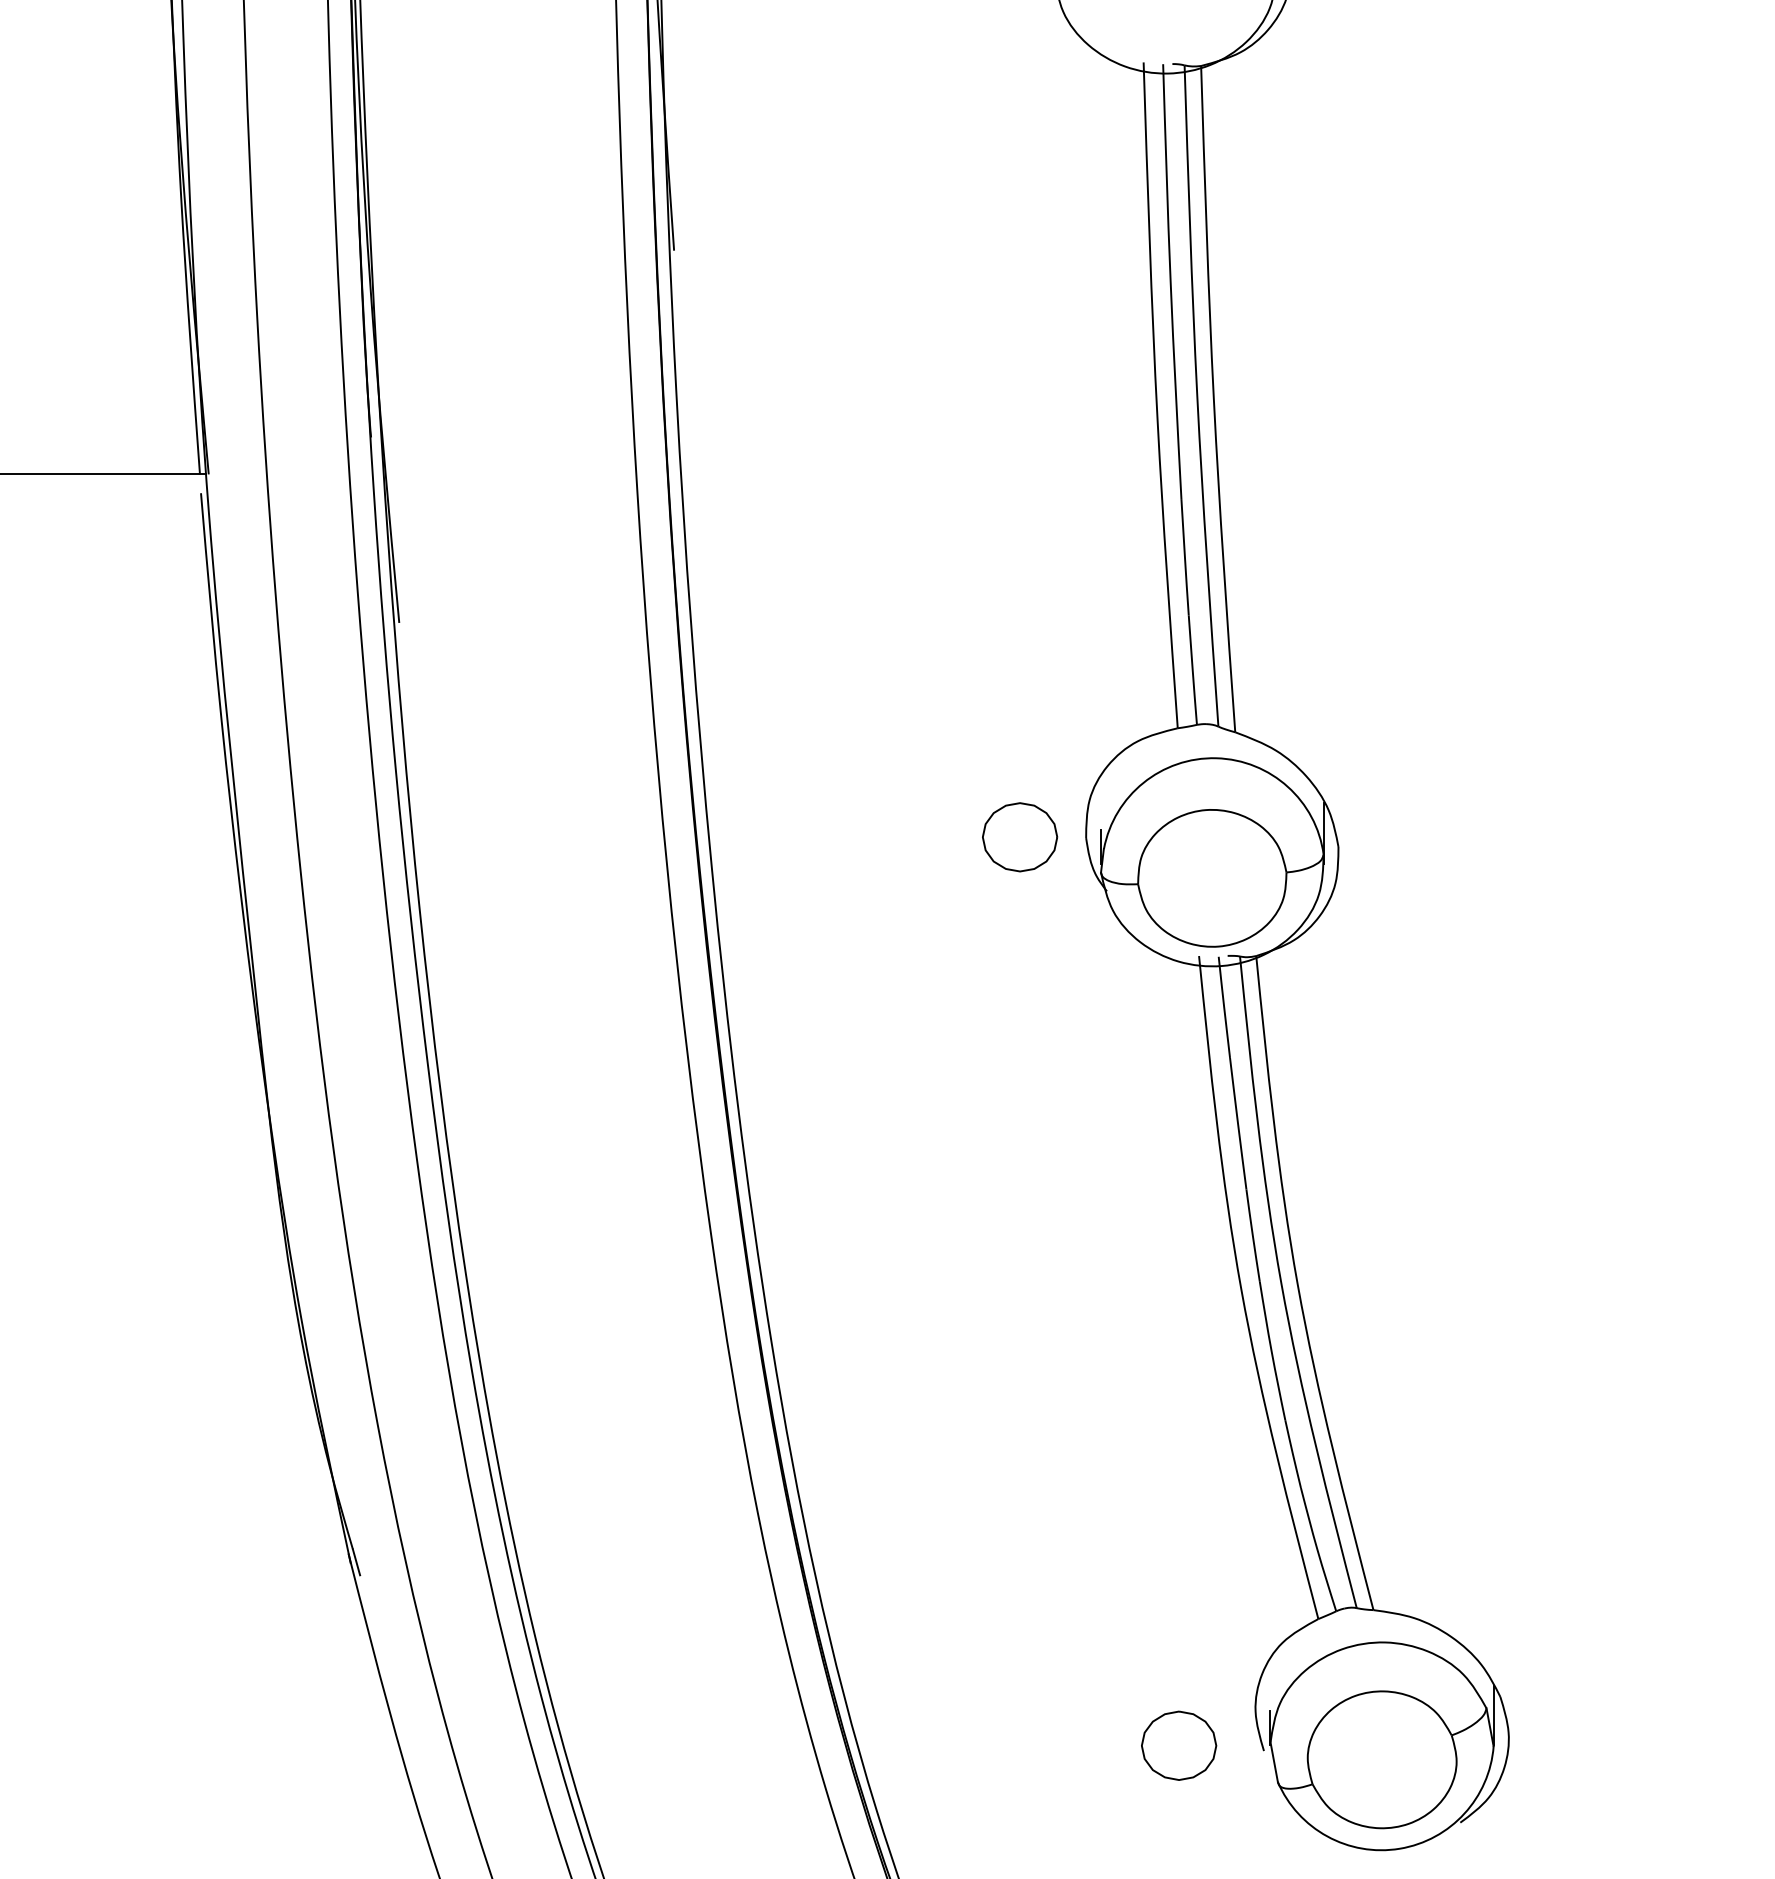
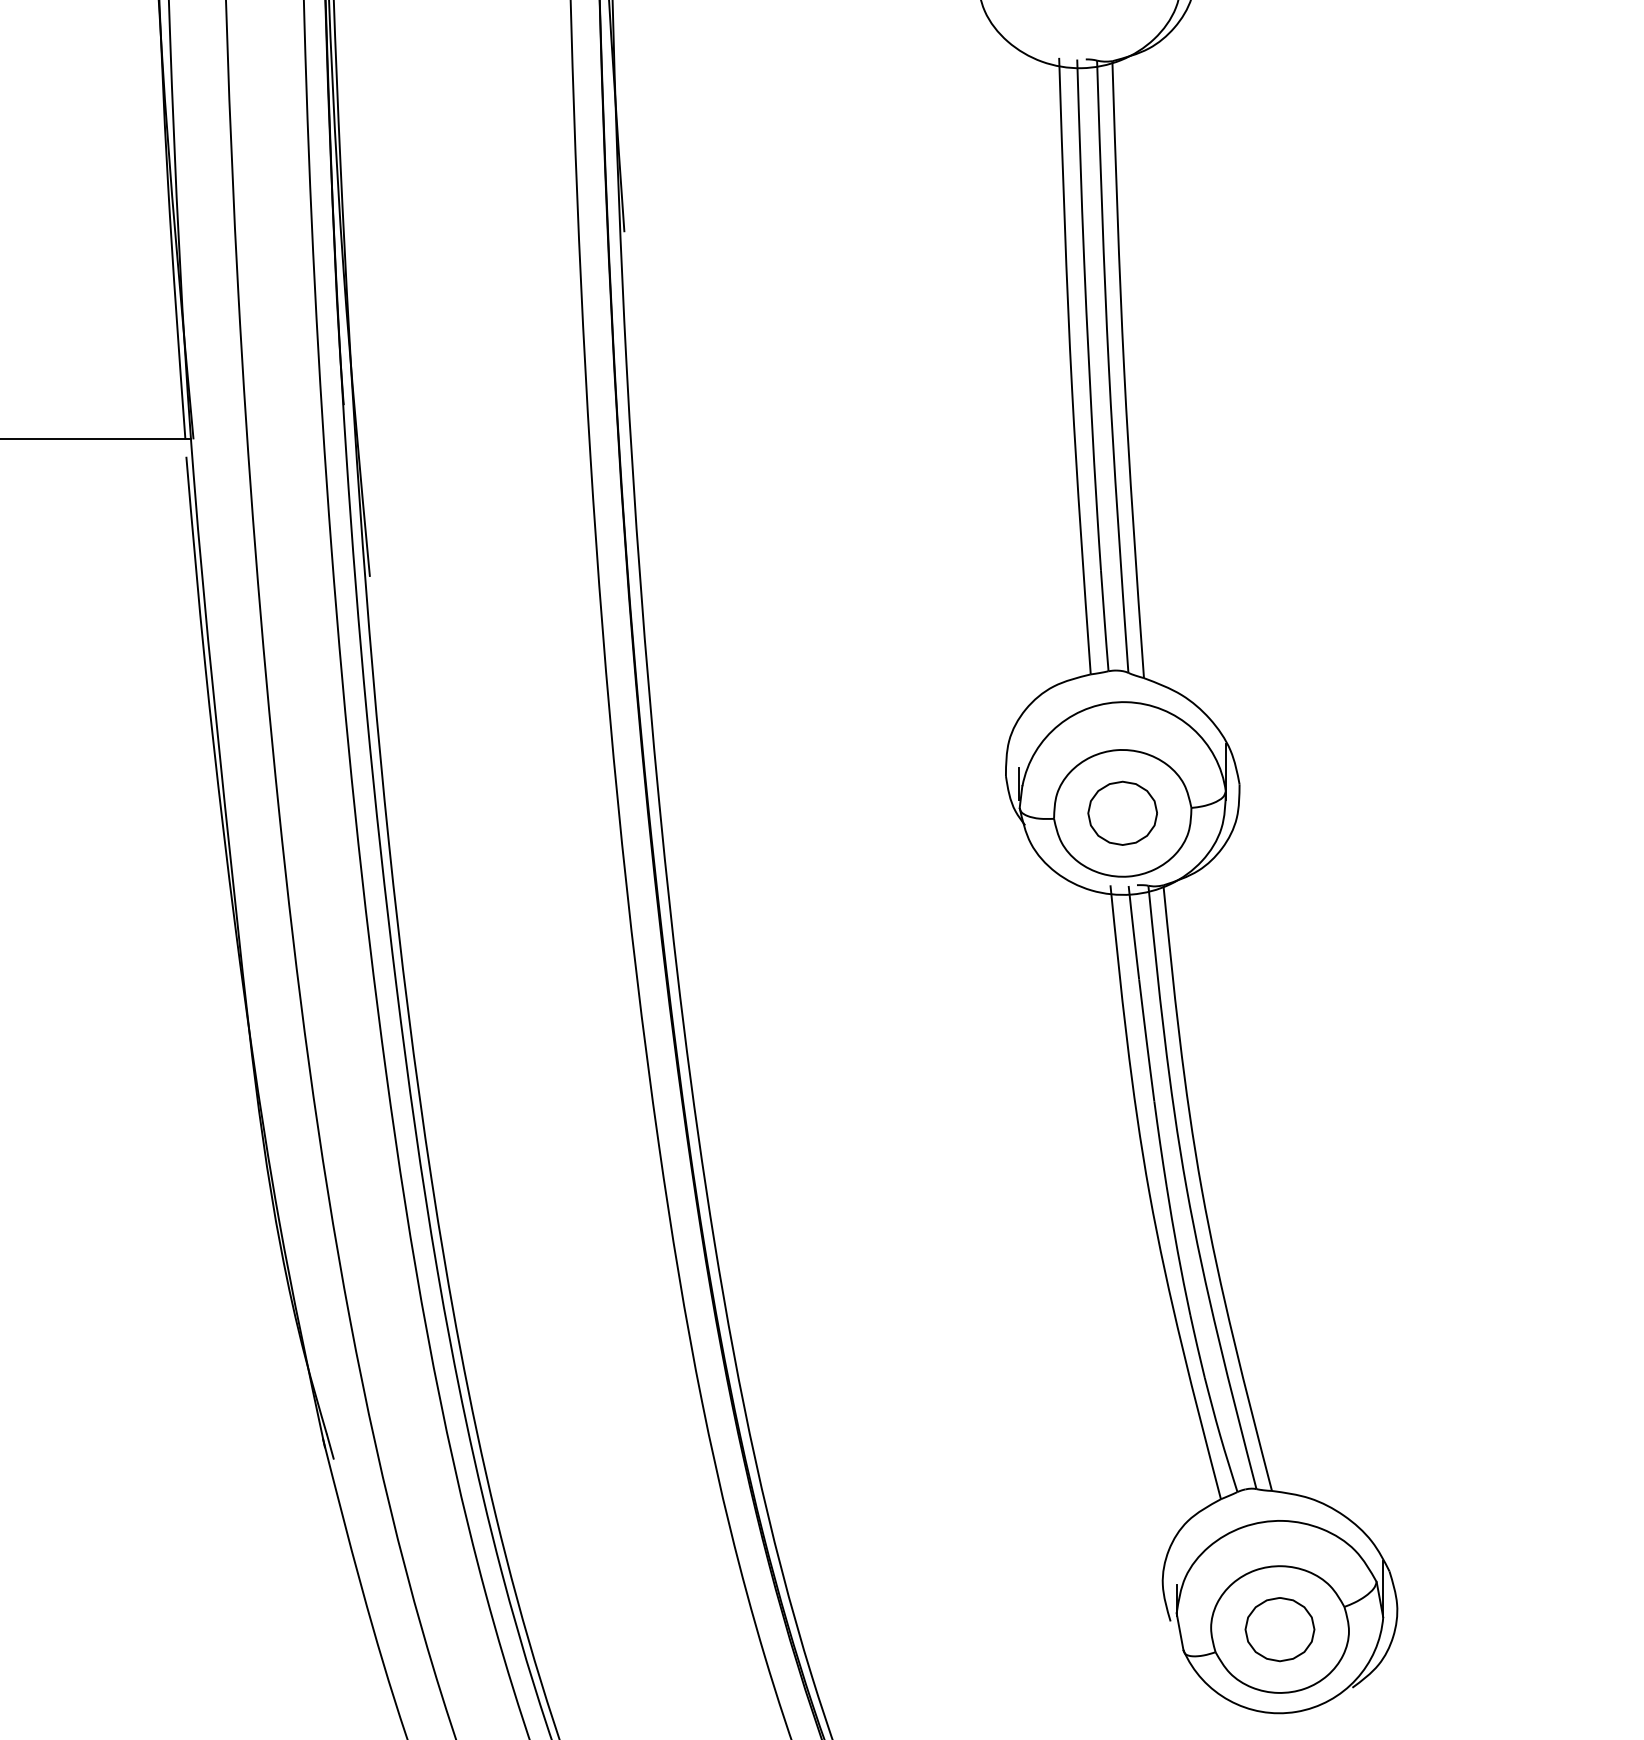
part: (1019, 836) -> (1122, 812), moved
part: (1178, 1745) -> (1279, 1629), moved

